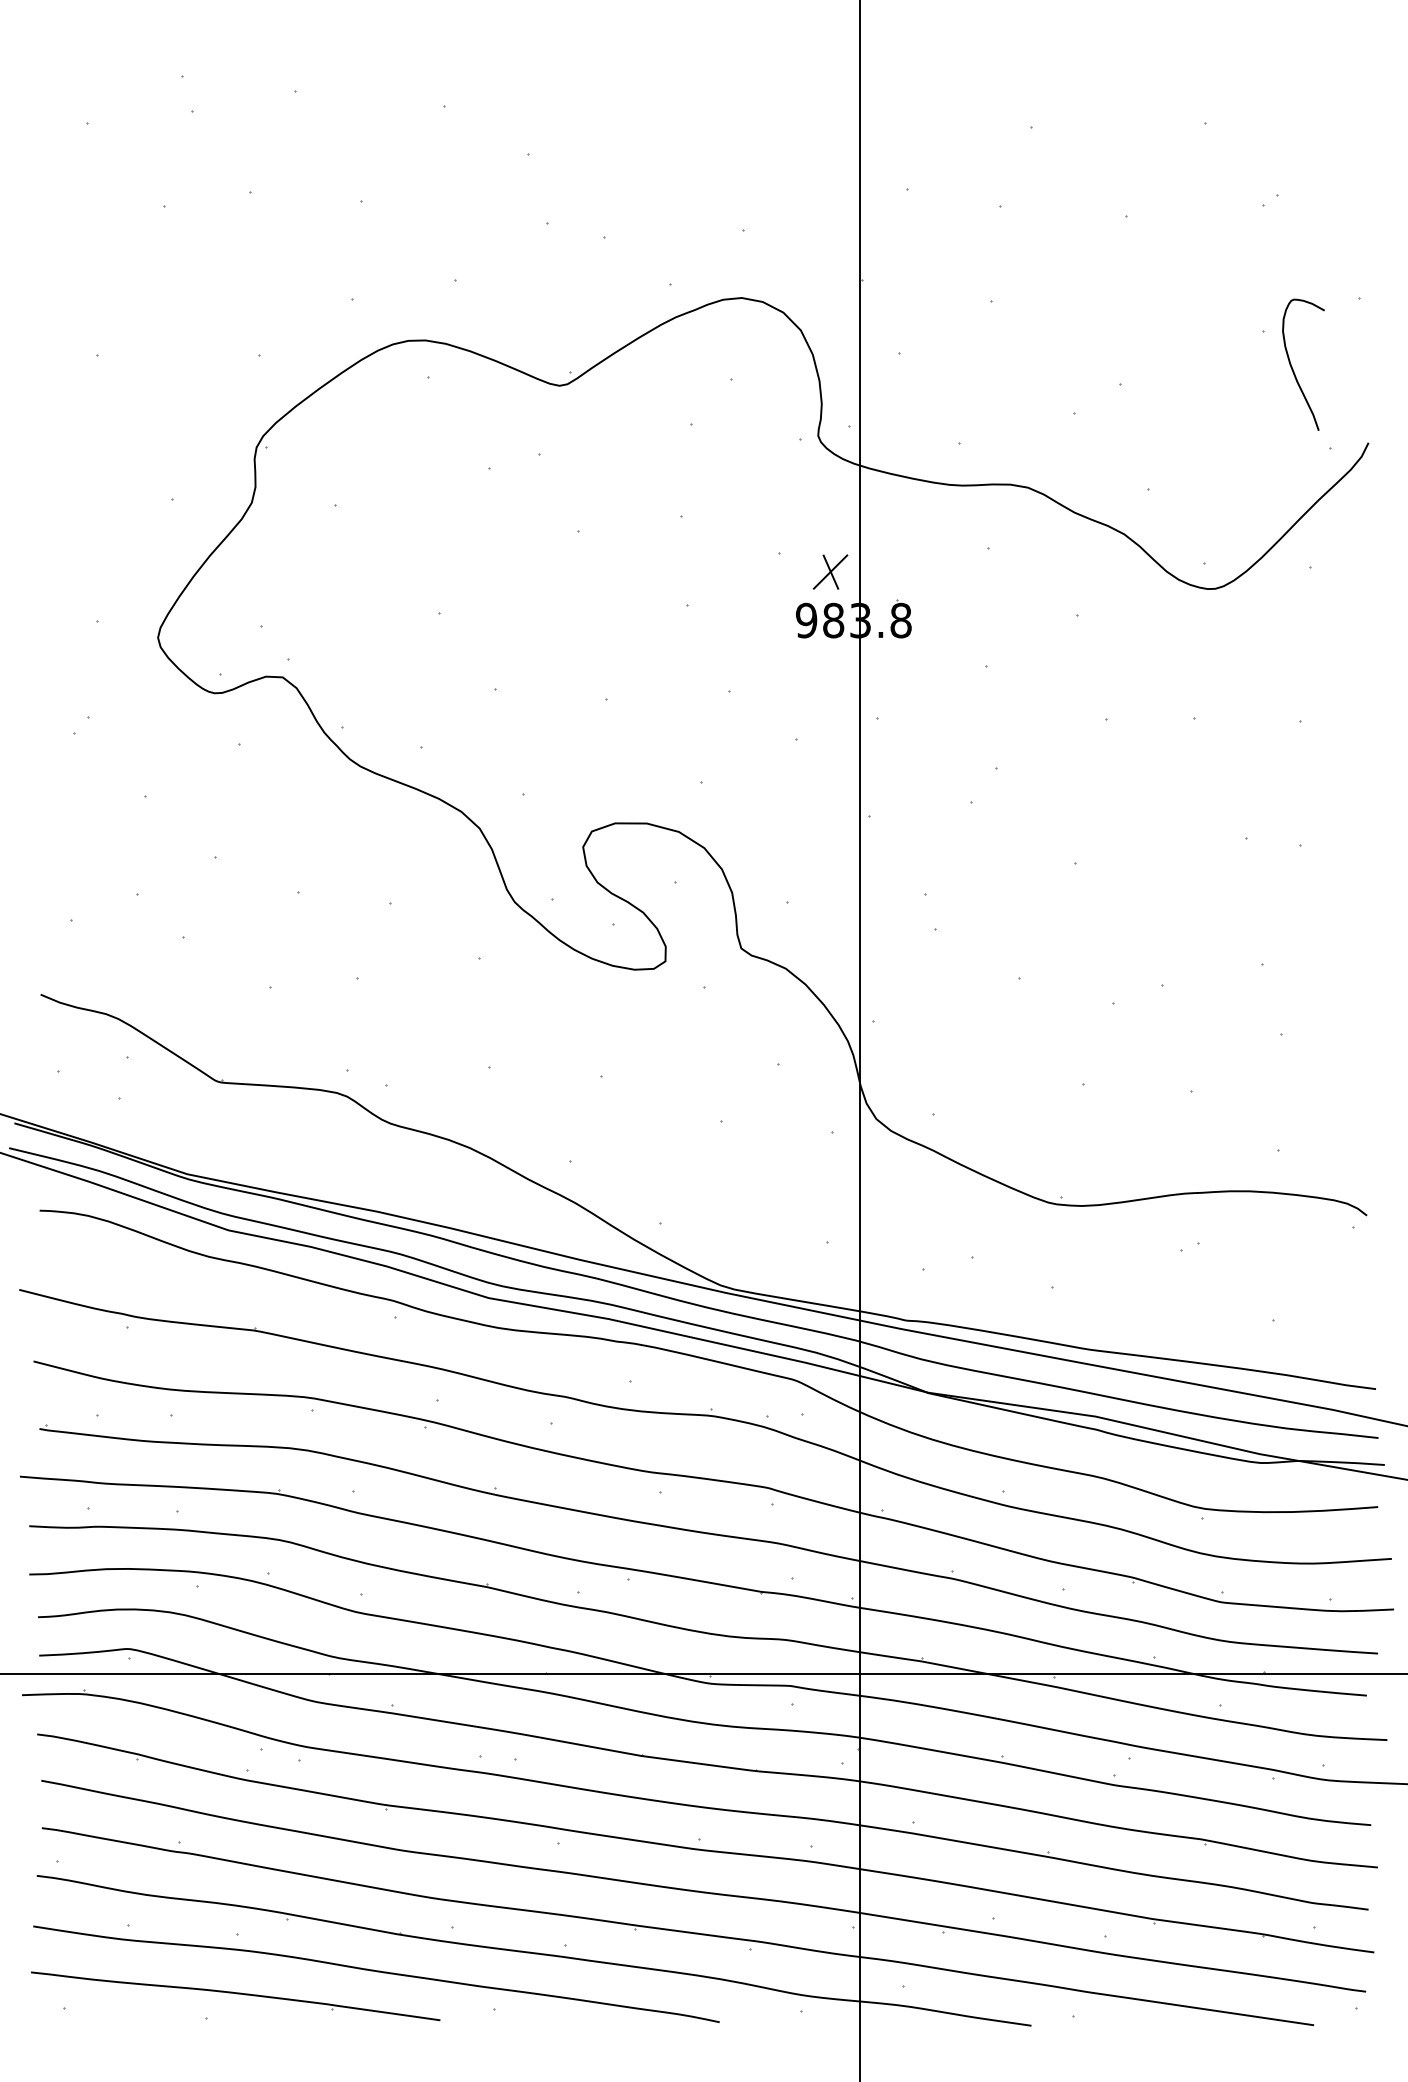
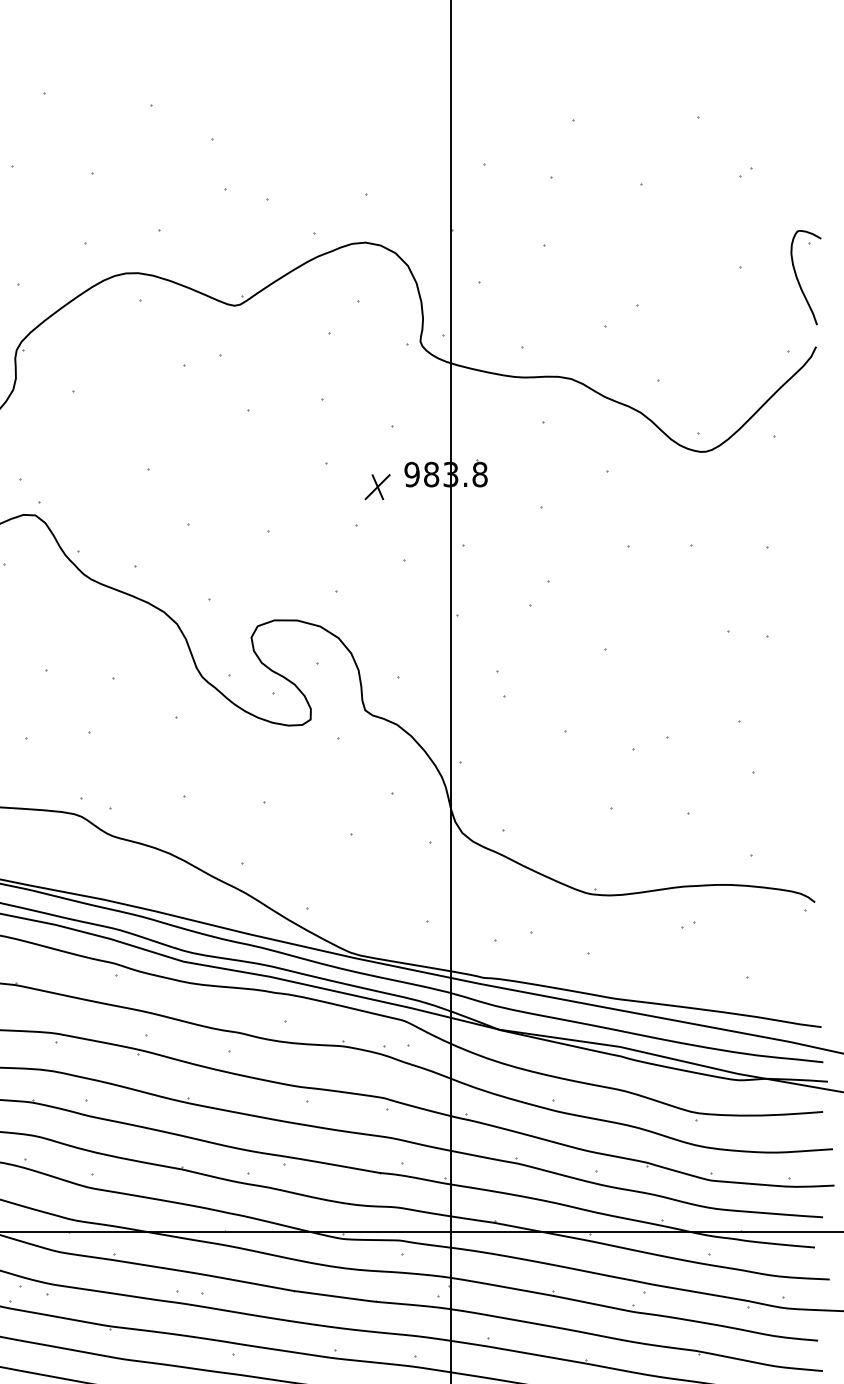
curve: (1292, 366) -> (798, 278), moved
part: (830, 571) -> (377, 486), moved

